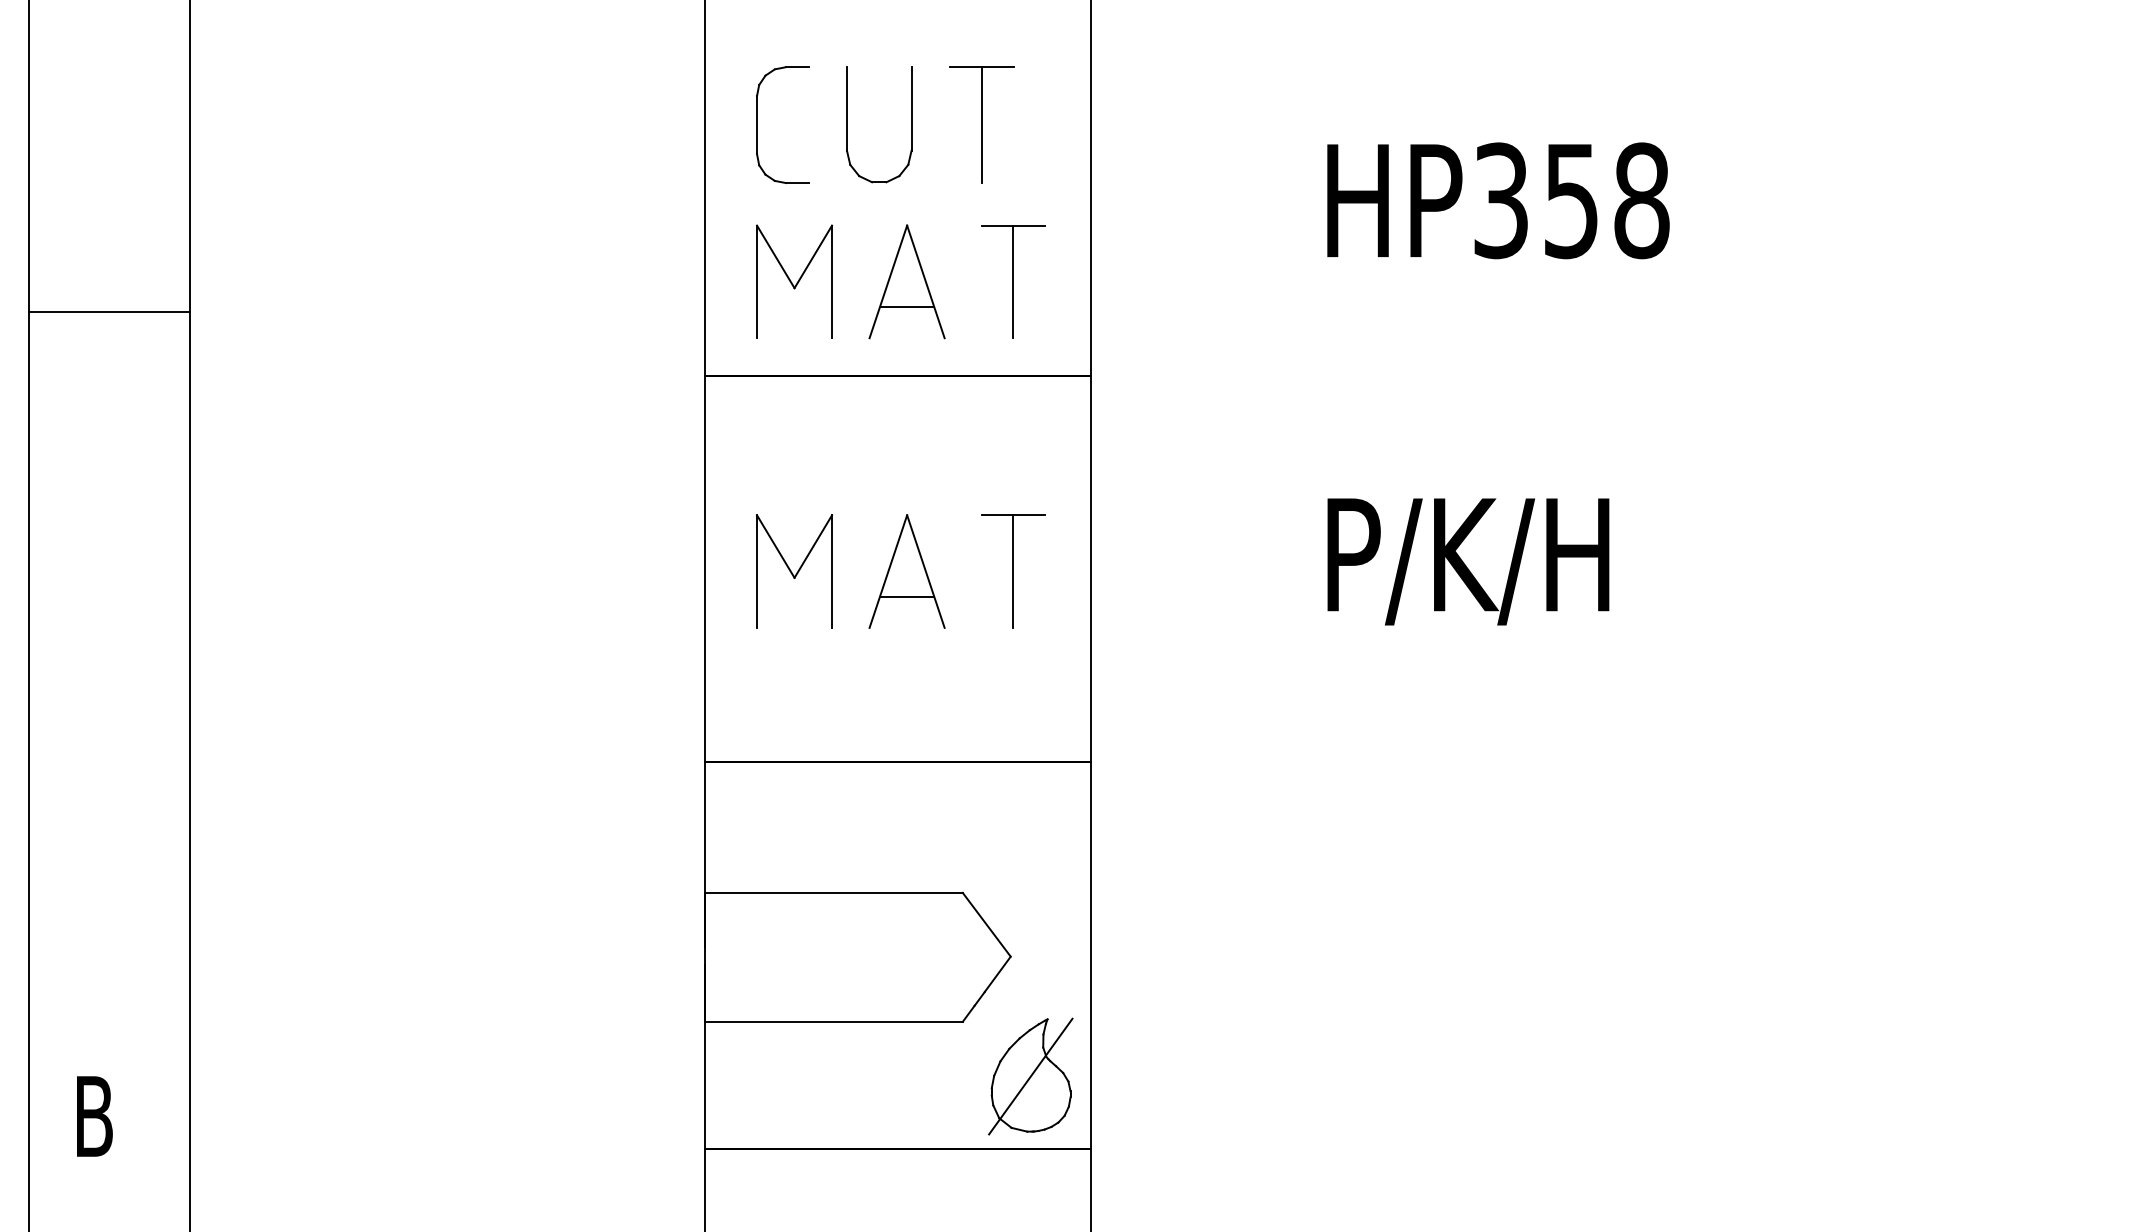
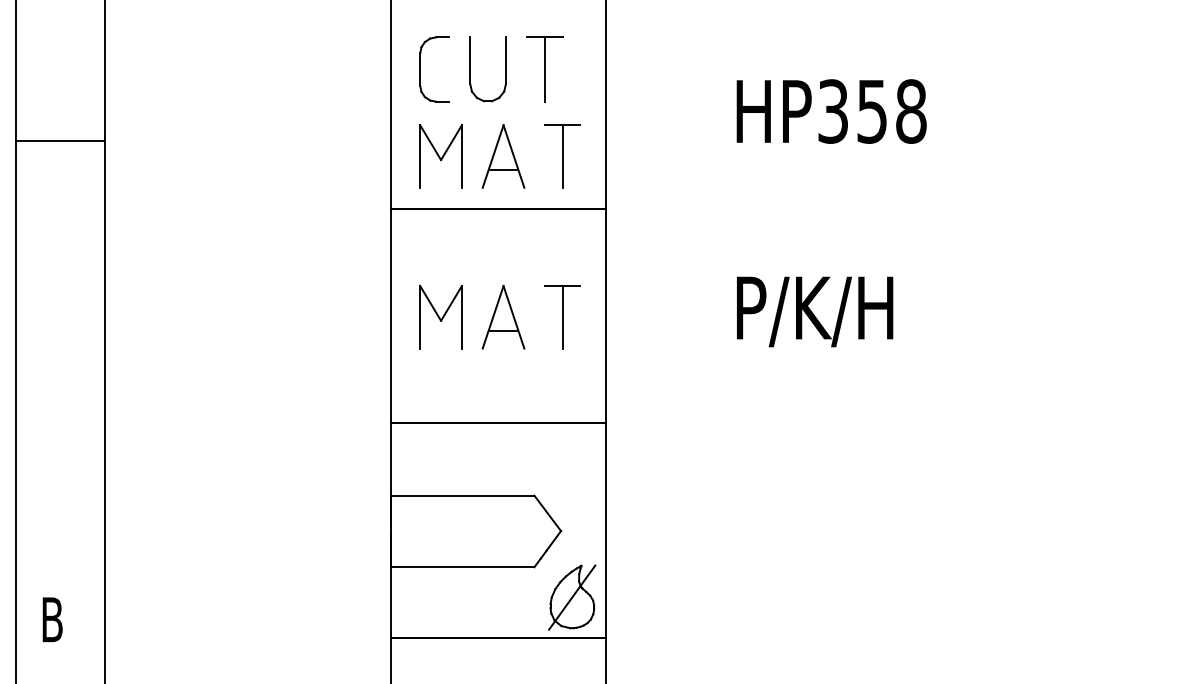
line: (108, 312) -> (60, 141), moved

